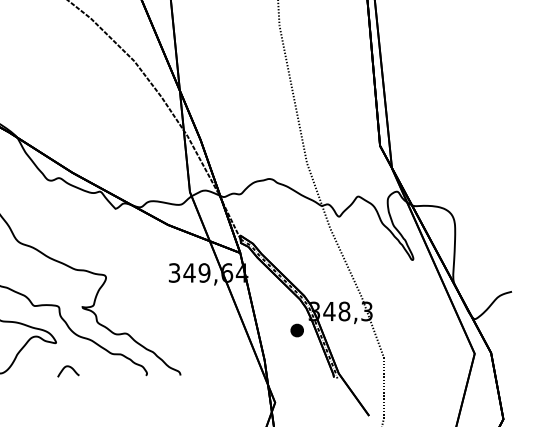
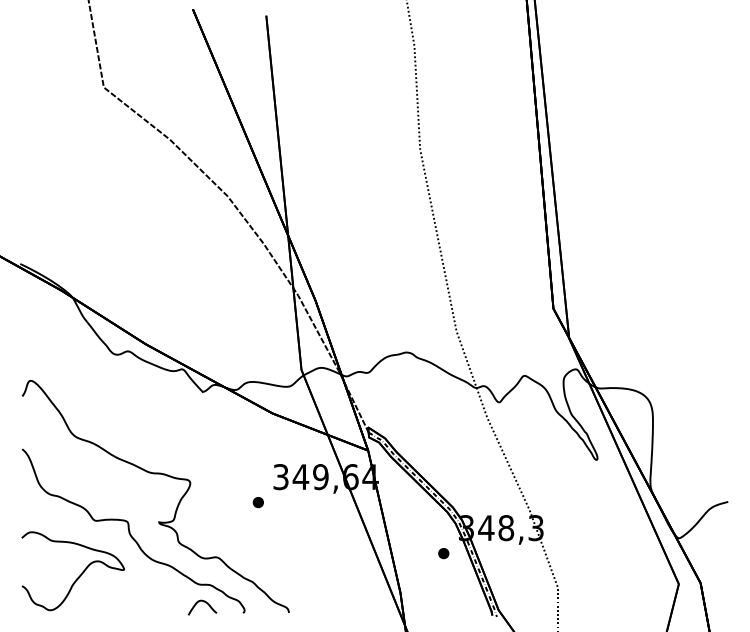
part: (156, 292) -> (257, 502), added
part: (297, 330) -> (443, 553), size x0.62
curve: (70, 368) -> (205, 603), moved

